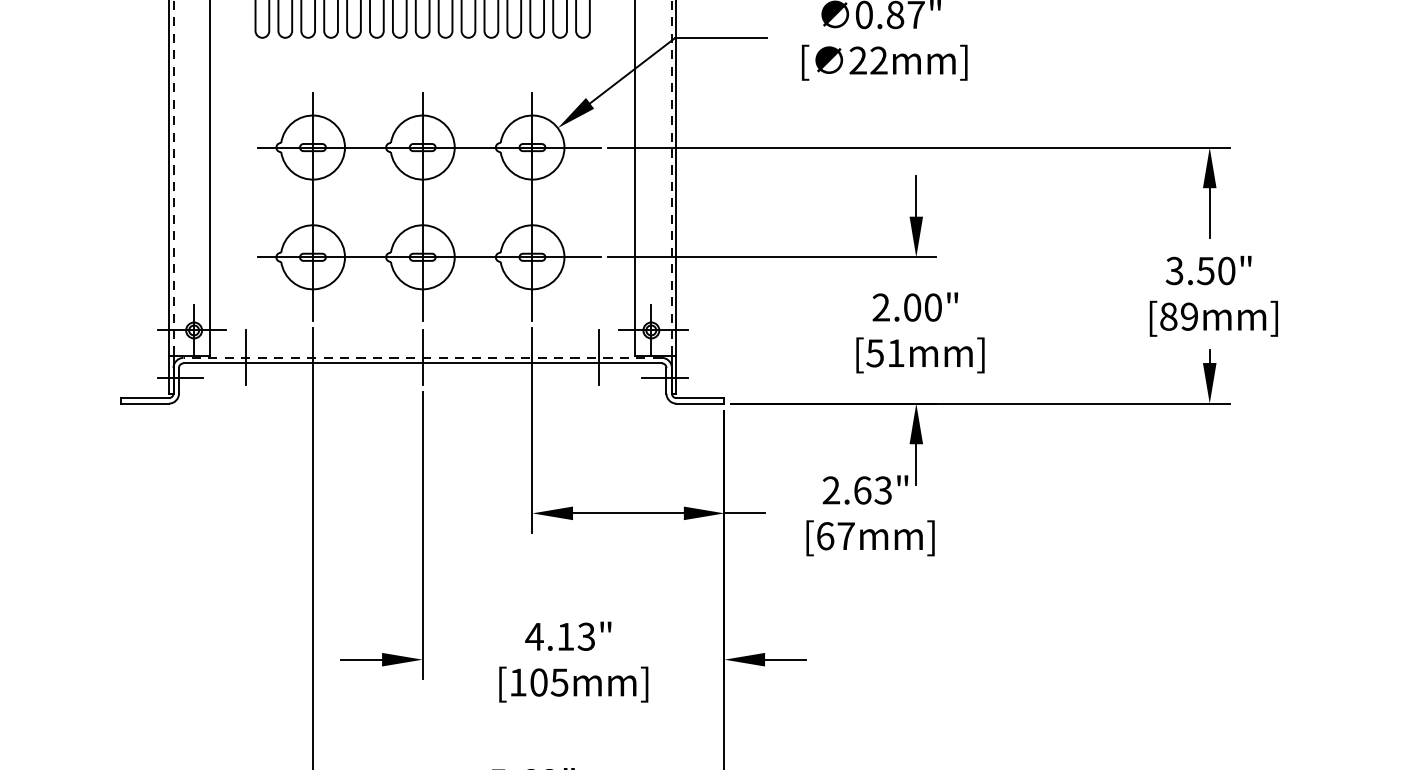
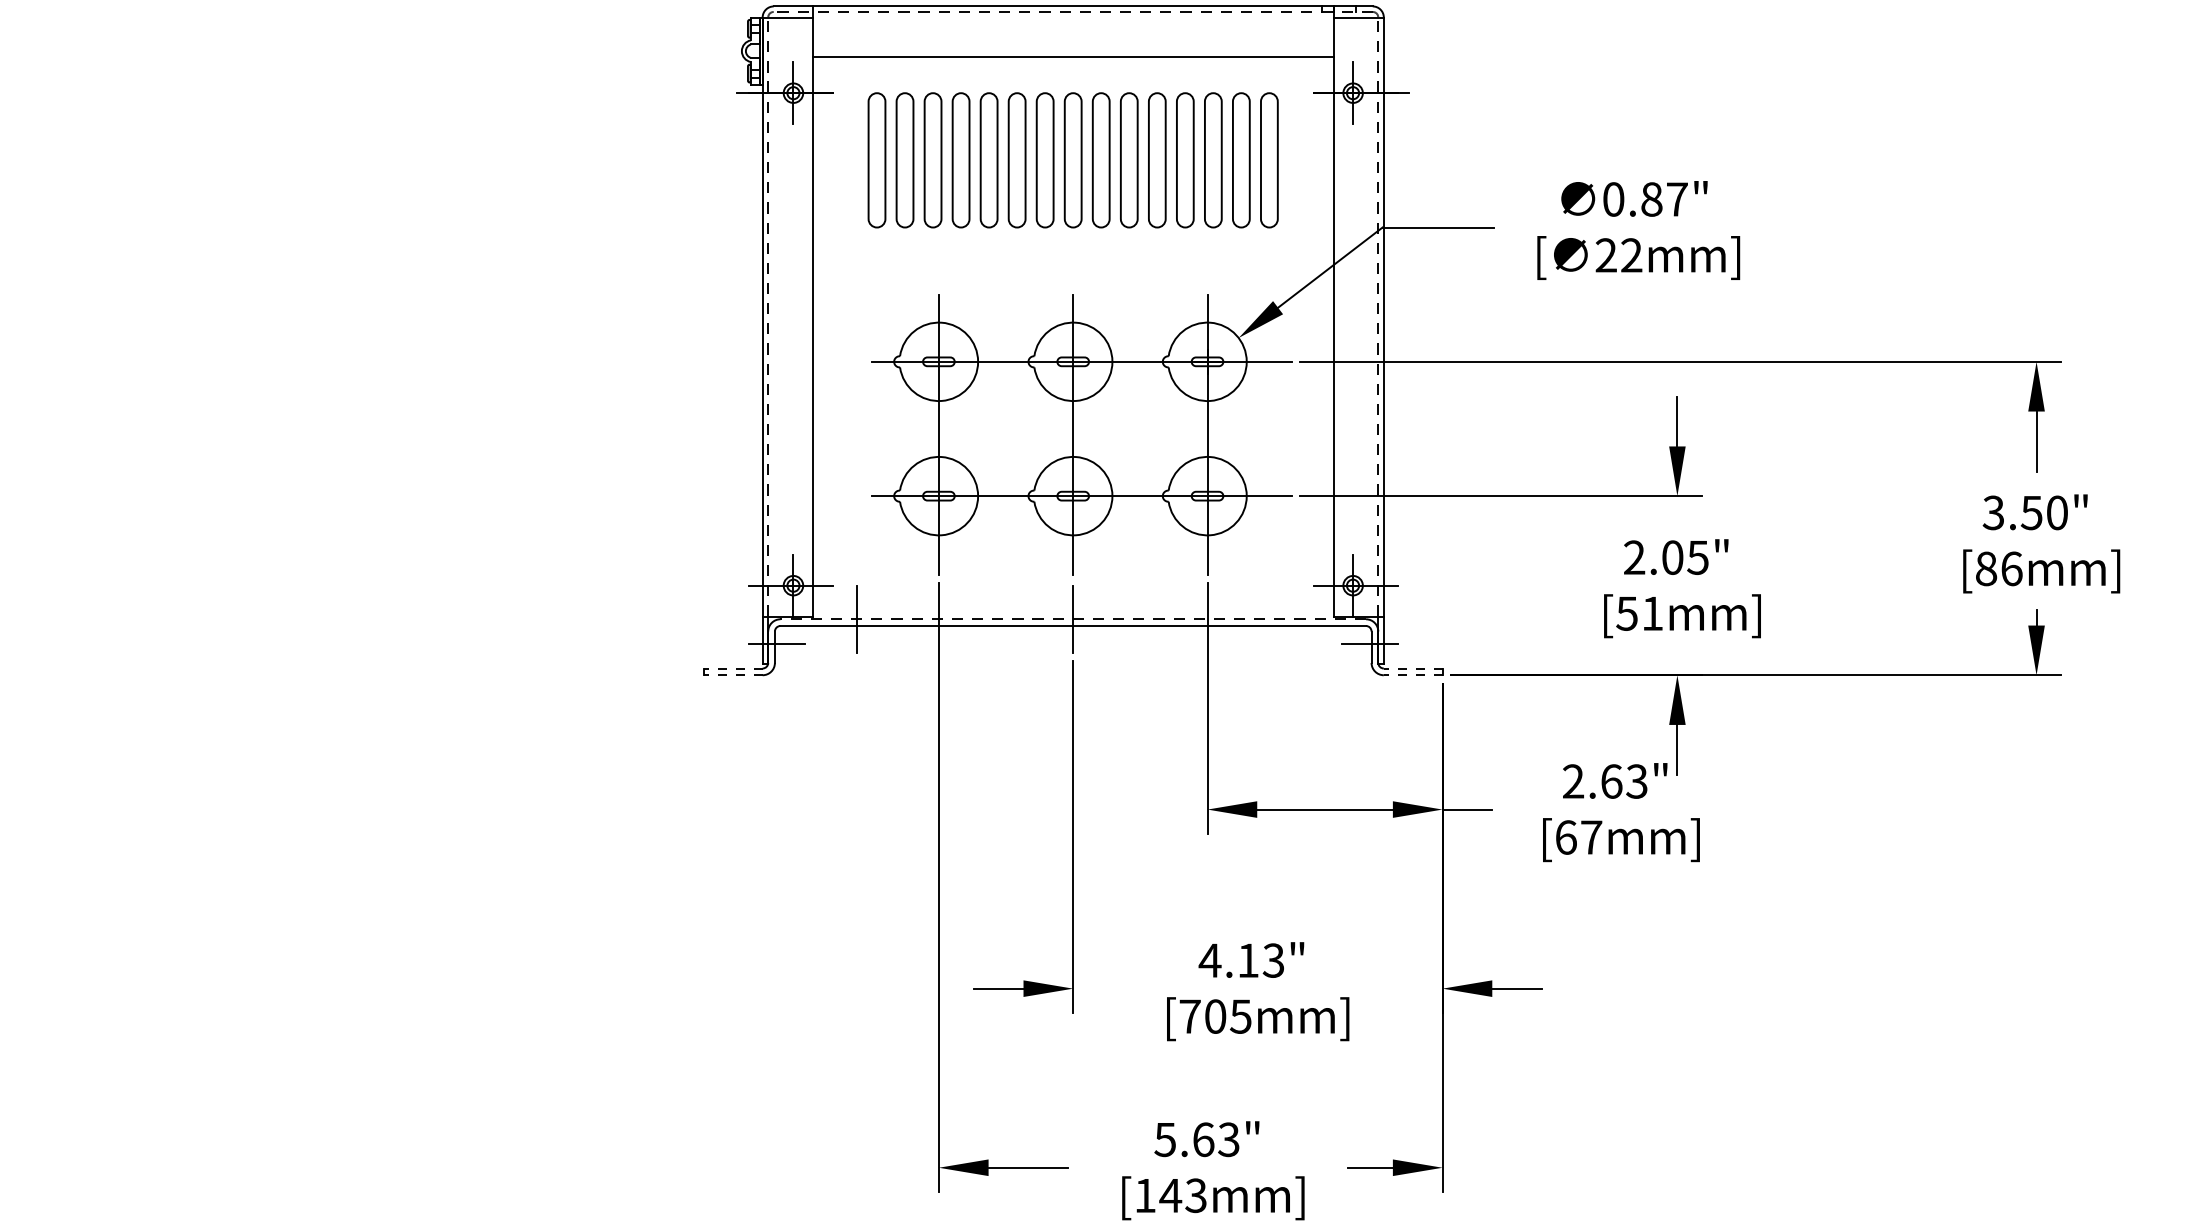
text: (932, 307) -> (1697, 557), 2.00" -> 2.05"
text: (1189, 316) -> (2011, 568), [89mm] -> [86mm]
line: (599, 357) -> (1289, 618), removed
line: (144, 398) -> (732, 668), solid -> dashed
line: (699, 398) -> (1412, 668), solid -> dashed
line: (144, 403) -> (732, 675), solid -> dashed
line: (699, 403) -> (1412, 675), solid -> dashed
text: (517, 682) -> (1189, 1016), [105mm] -> [705mm]

